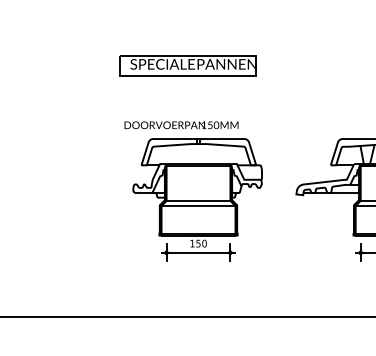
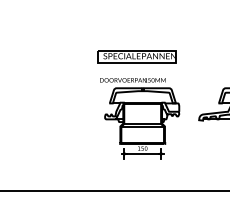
part: (187, 64) -> (136, 56), moved

